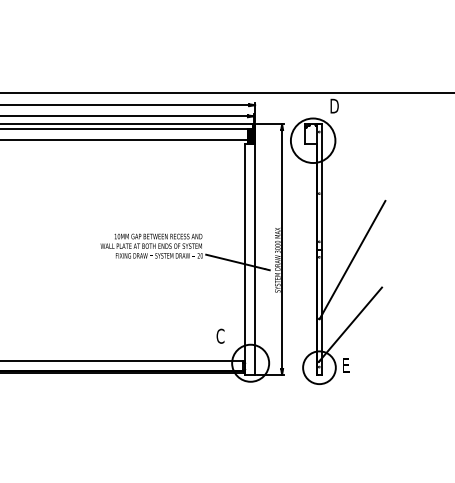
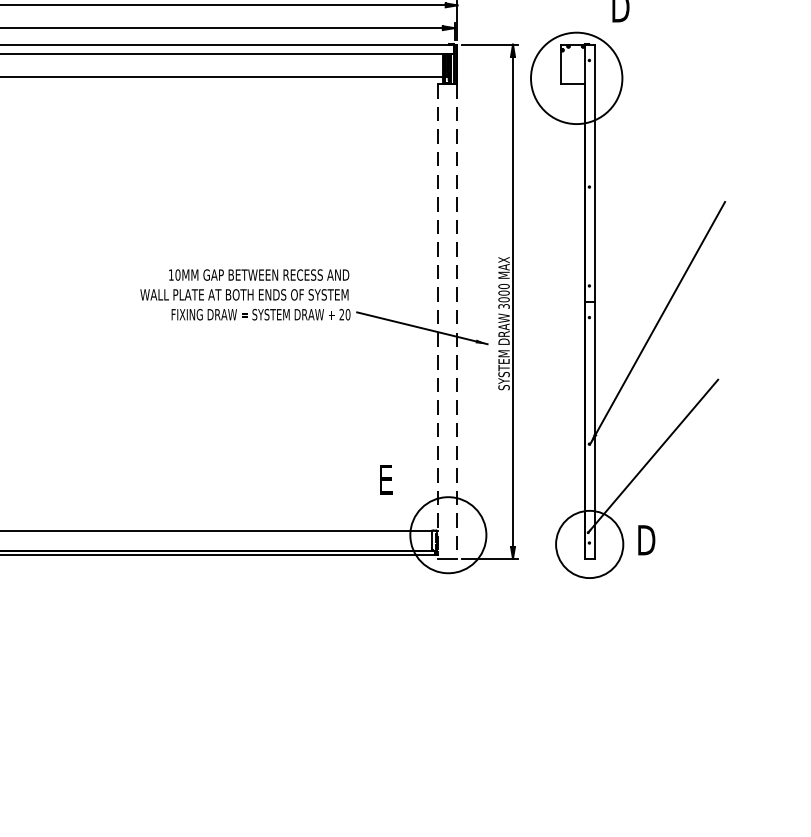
line: (245, 259) -> (437, 322), solid -> dashed
line: (255, 259) -> (458, 322), solid -> dashed
text: (220, 335) -> (386, 478), C -> E
text: (347, 365) -> (647, 539), E -> D

